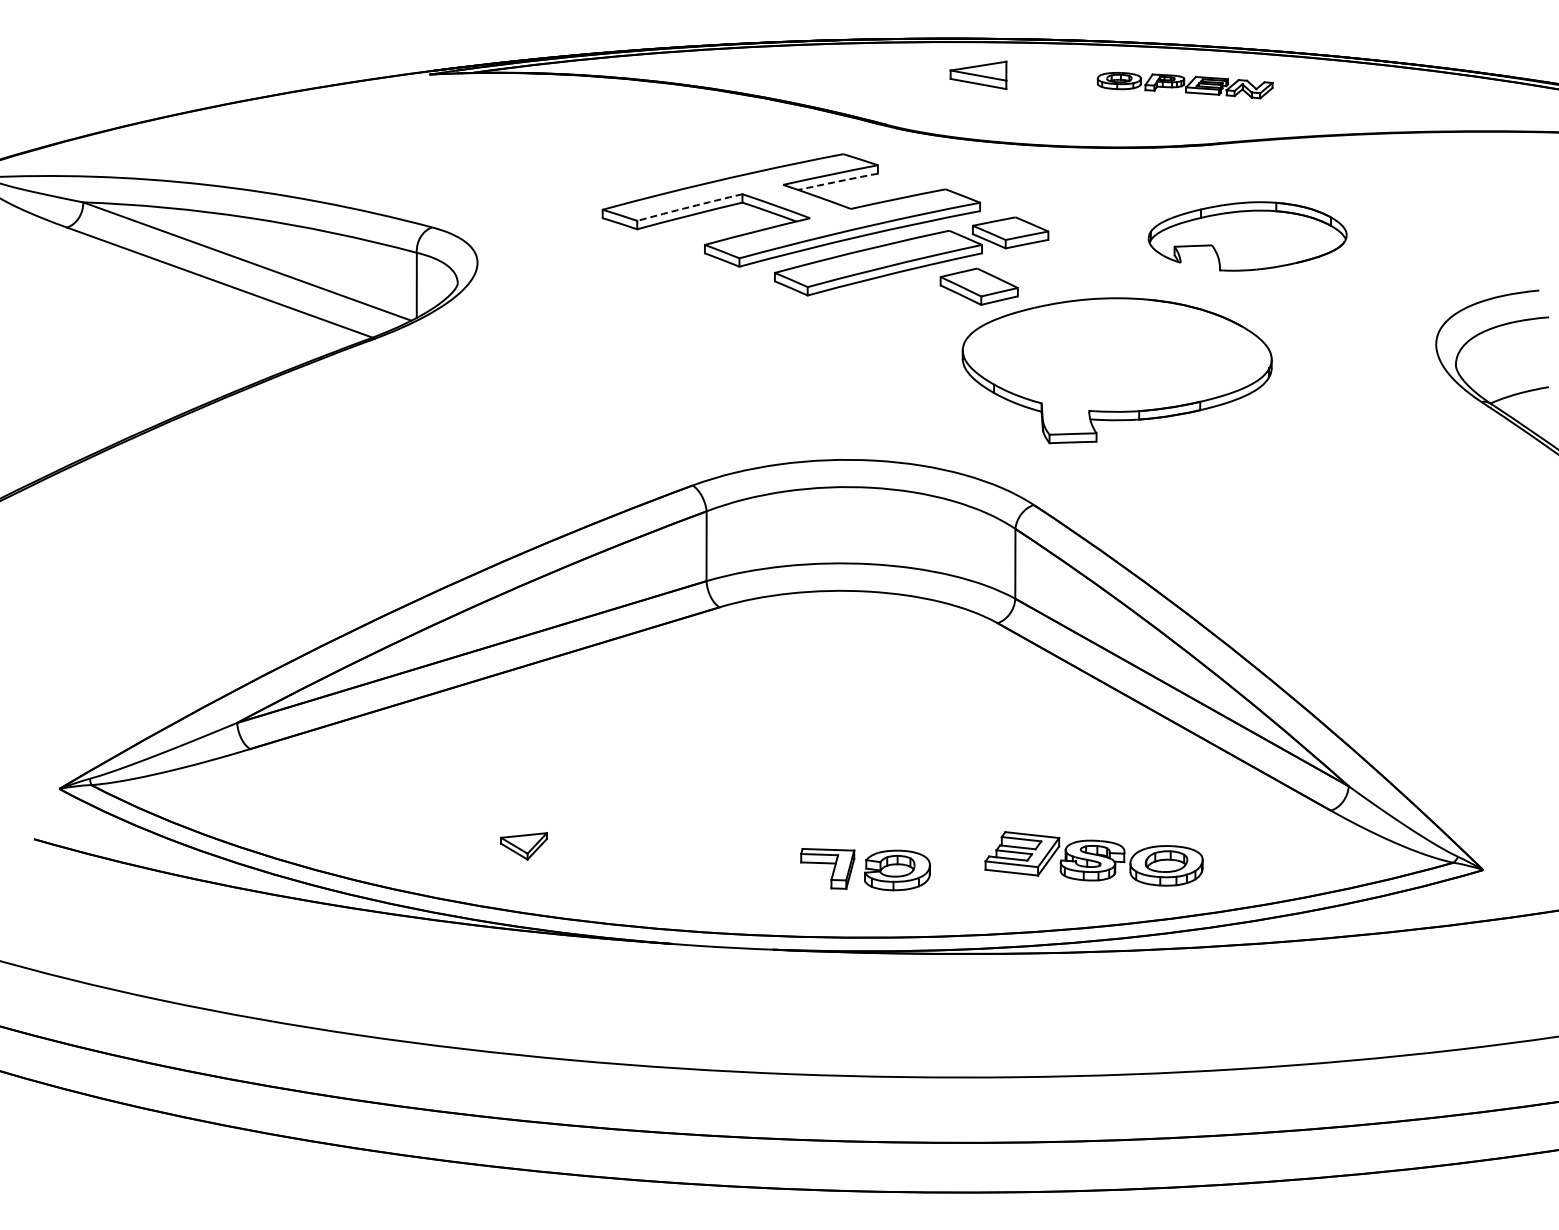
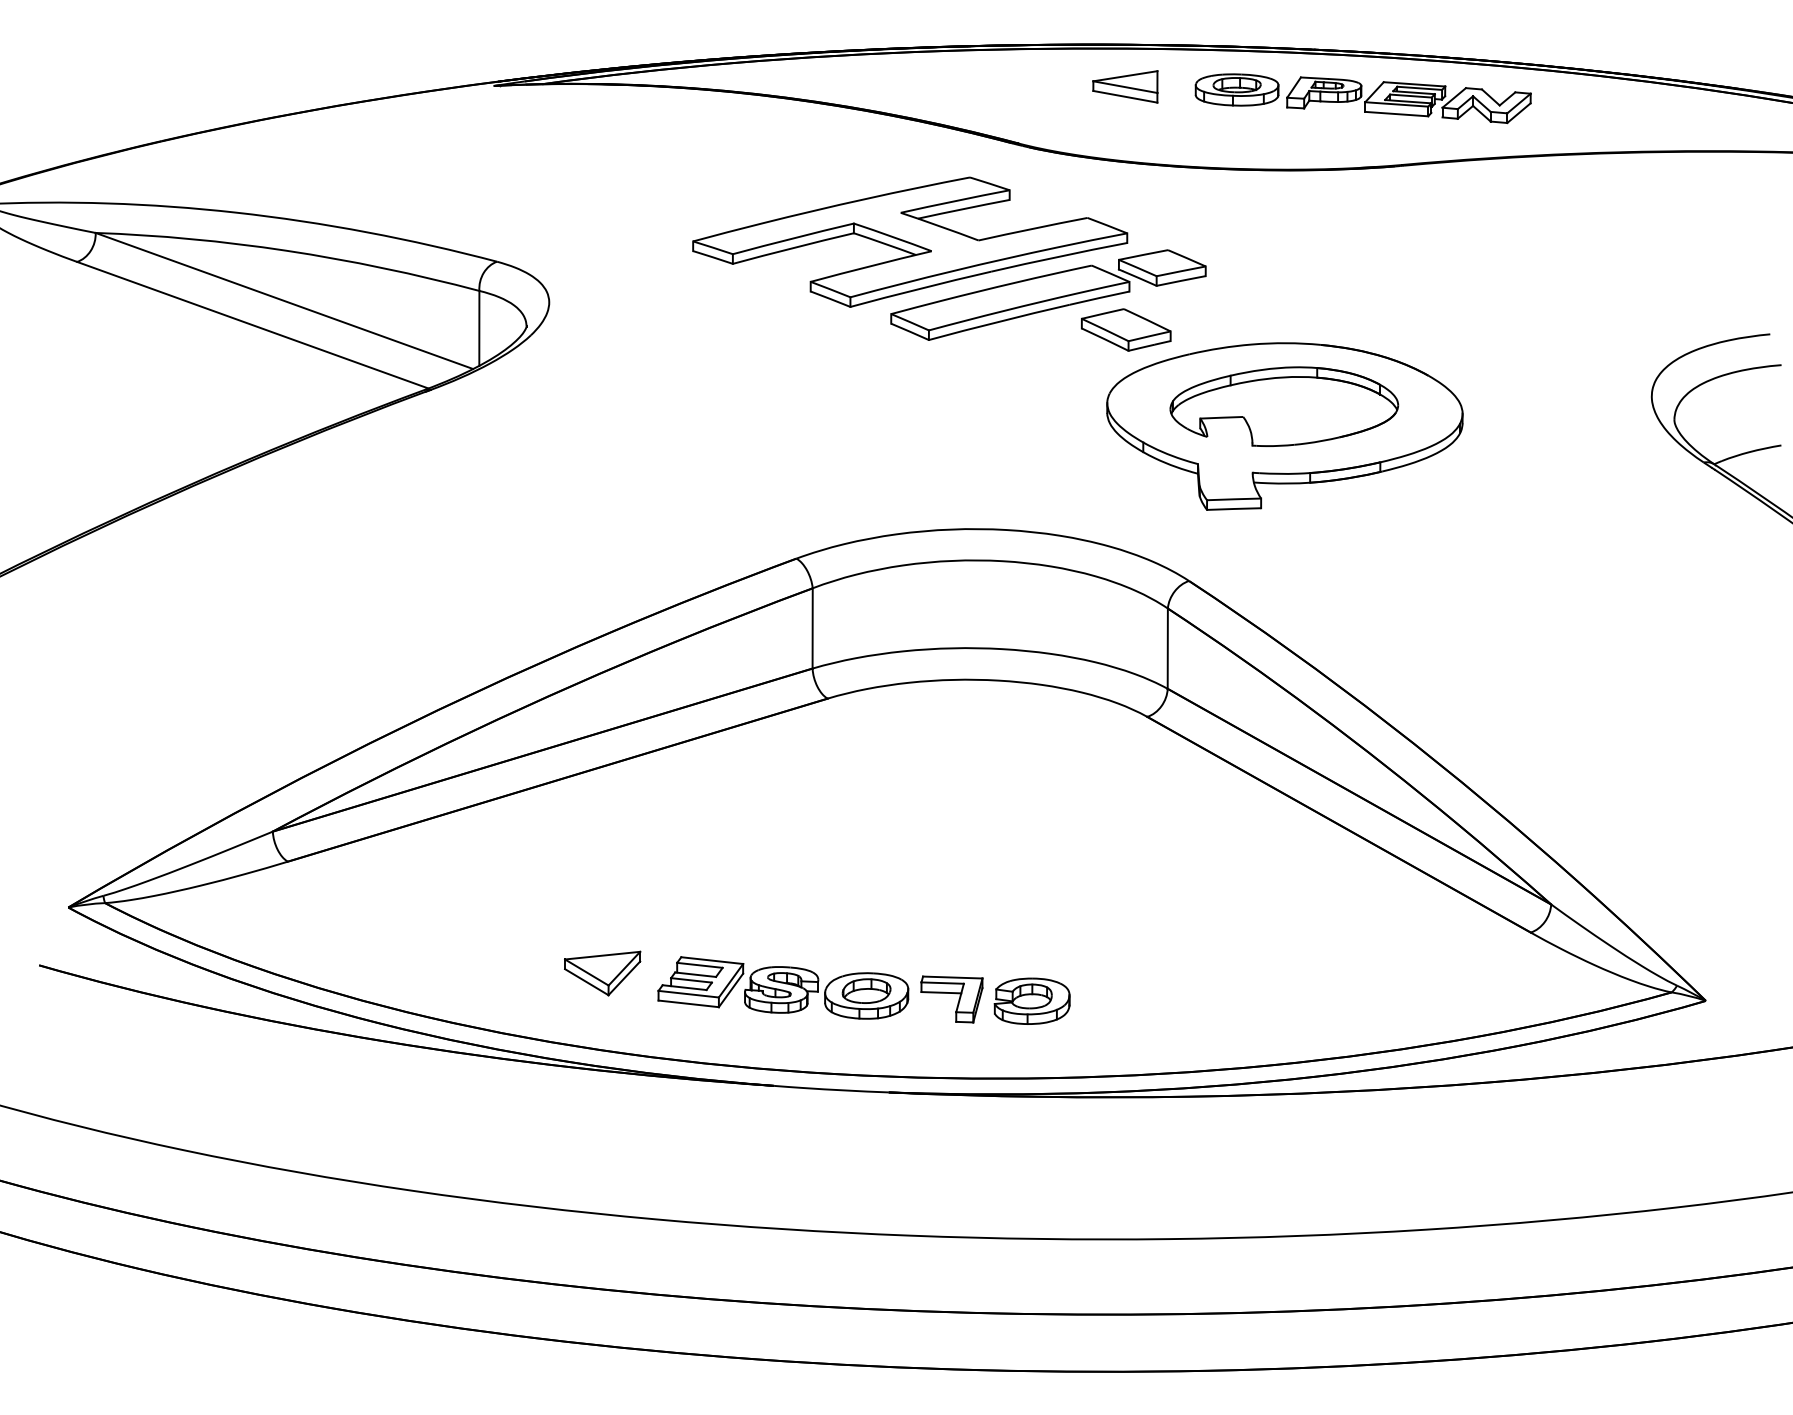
part: (1184, 85) -> (1362, 98), size x1.67
arc: (838, 181) -> (964, 208), dashed -> solid
arc: (689, 207) -> (792, 238), dashed -> solid
part: (1247, 236) -> (1284, 406), moved
part: (523, 846) -> (602, 973), size x1.43
part: (1093, 858) -> (782, 987), moved

